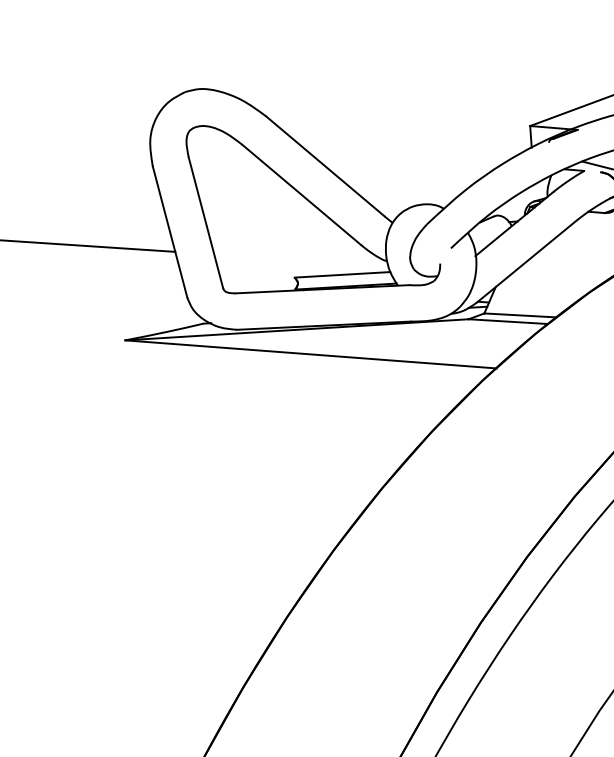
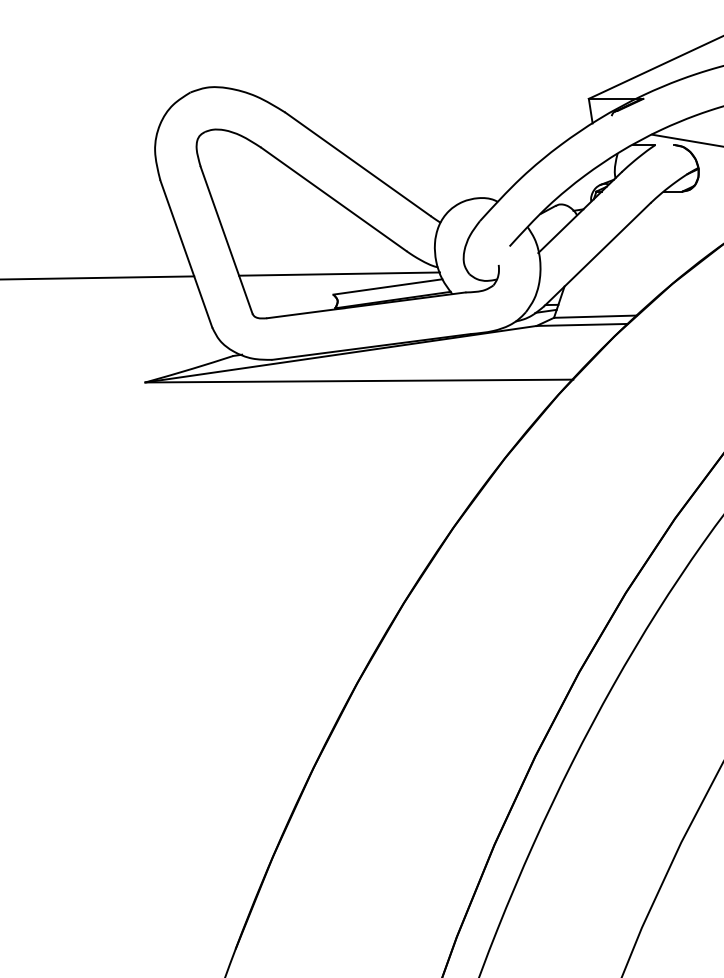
line: (301, 259) -> (339, 273), added

